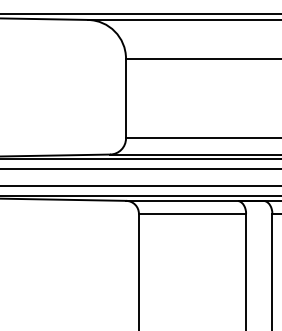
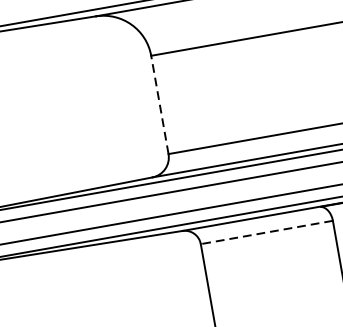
line: (126, 98) -> (160, 104), solid -> dashed
line: (192, 213) -> (266, 232), solid -> dashed

